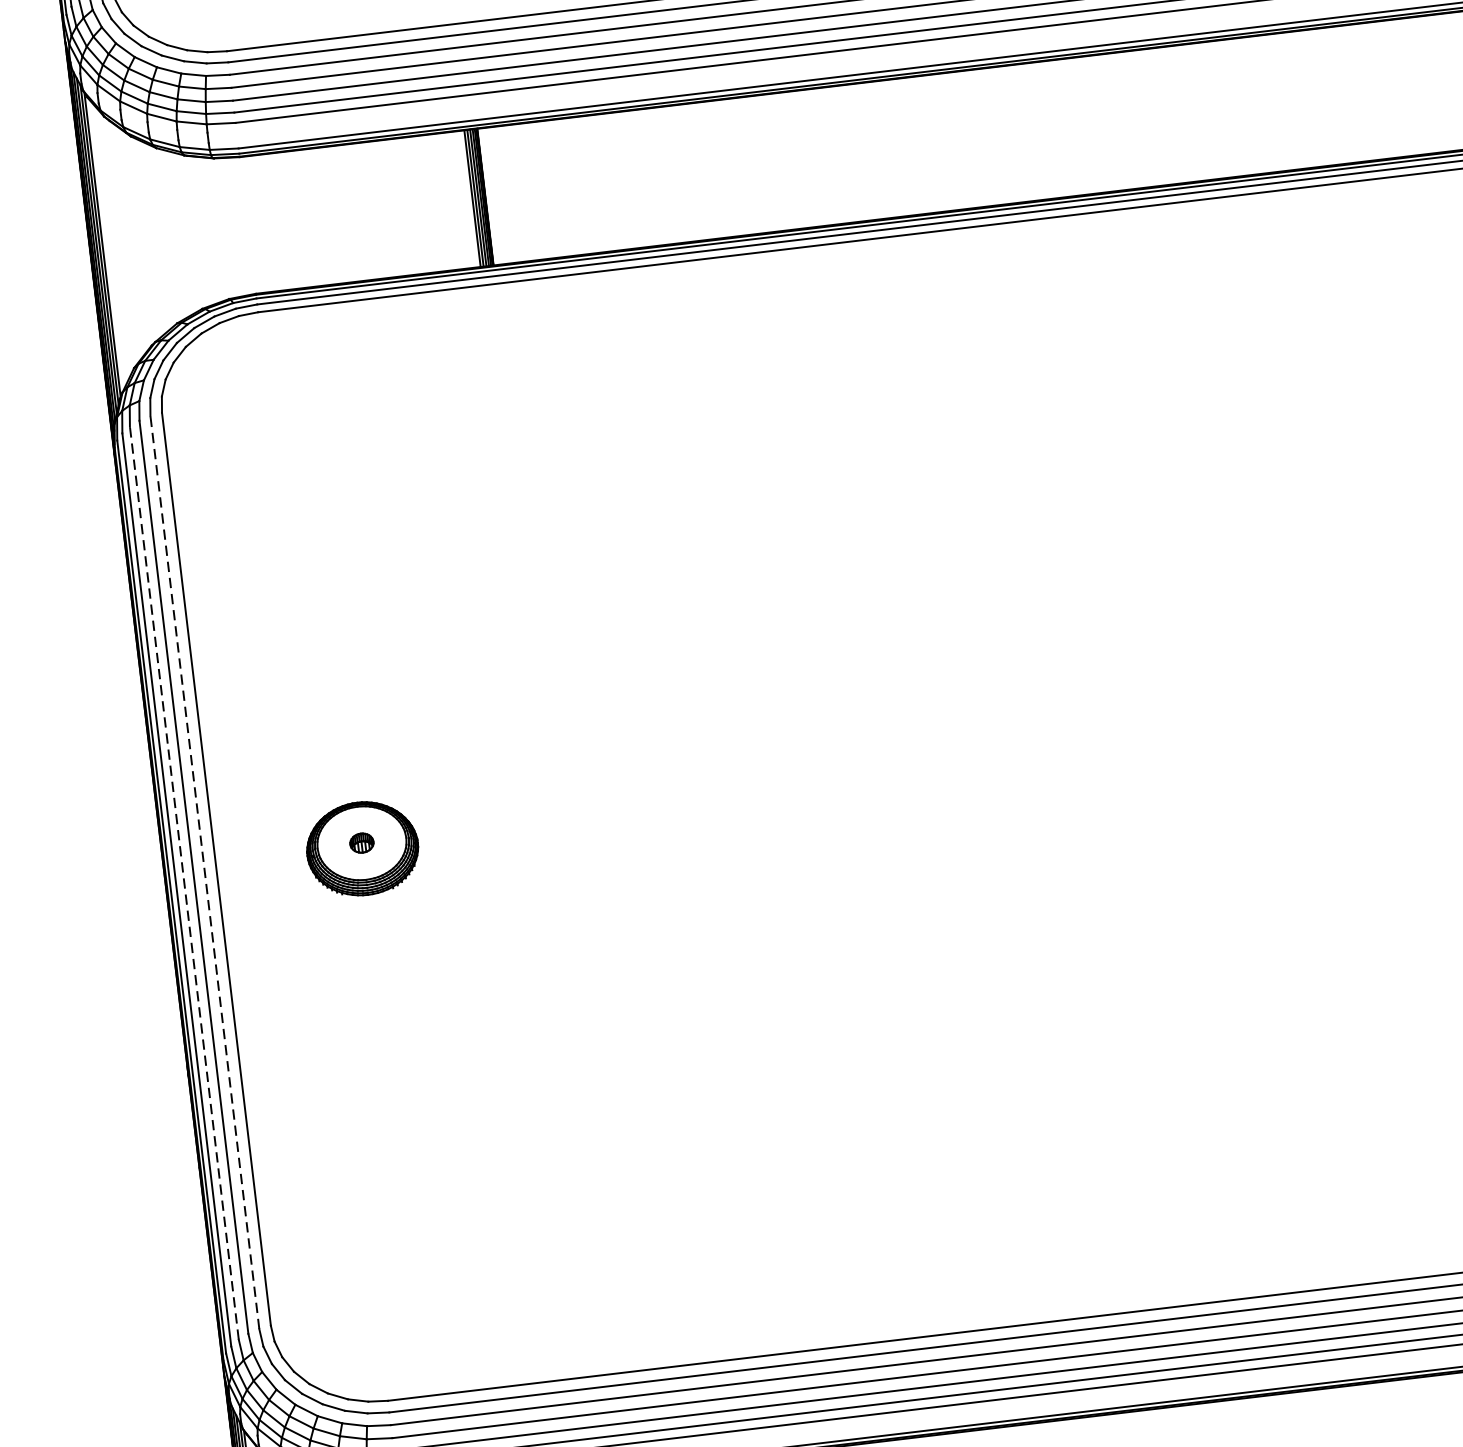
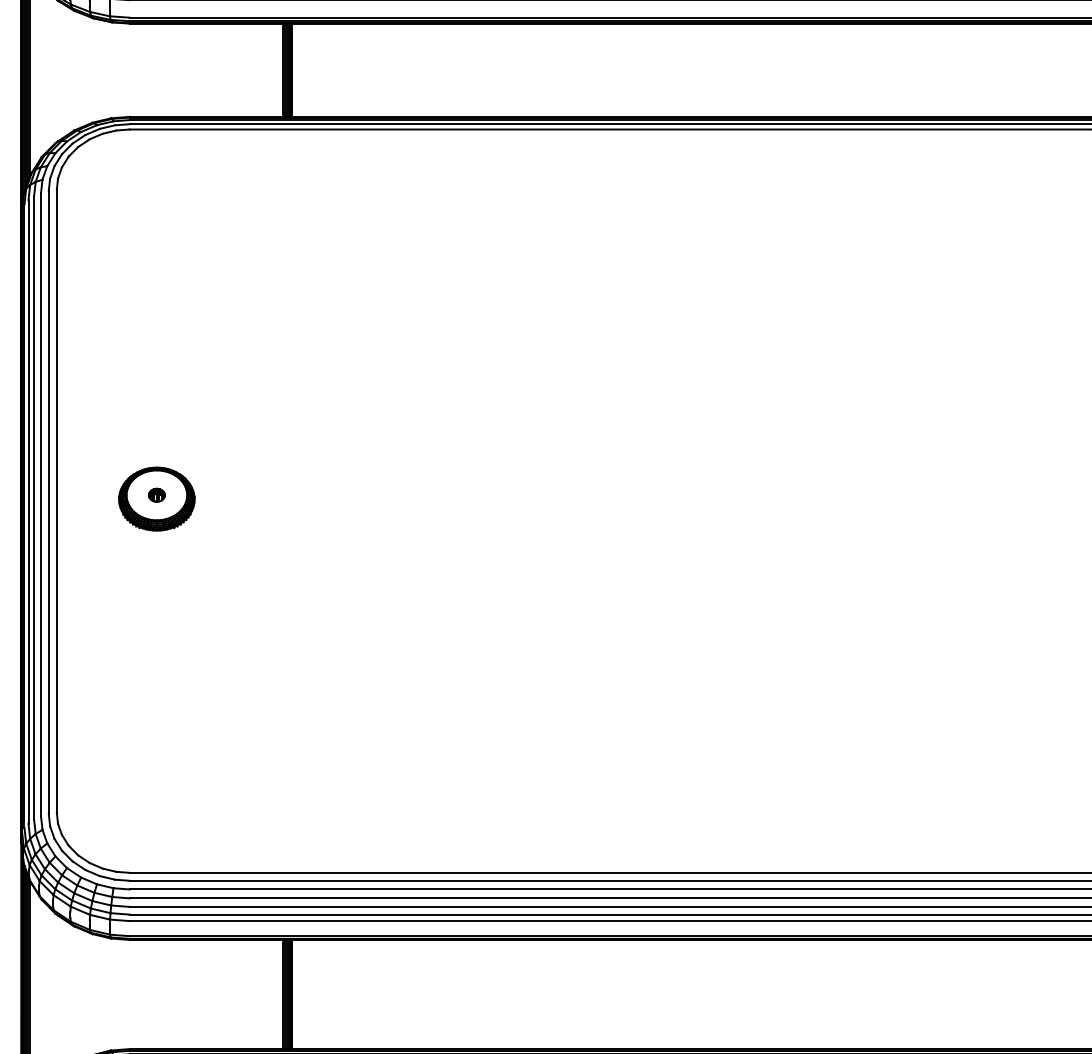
line: (204, 872) -> (48, 502), dashed -> solid
line: (184, 882) -> (34, 507), dashed -> solid

